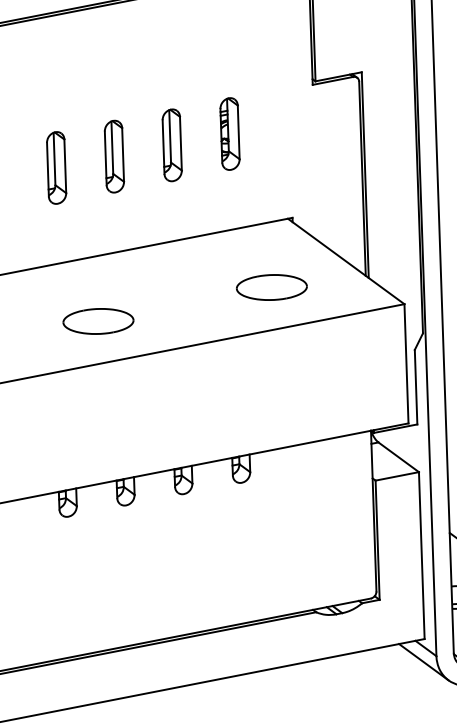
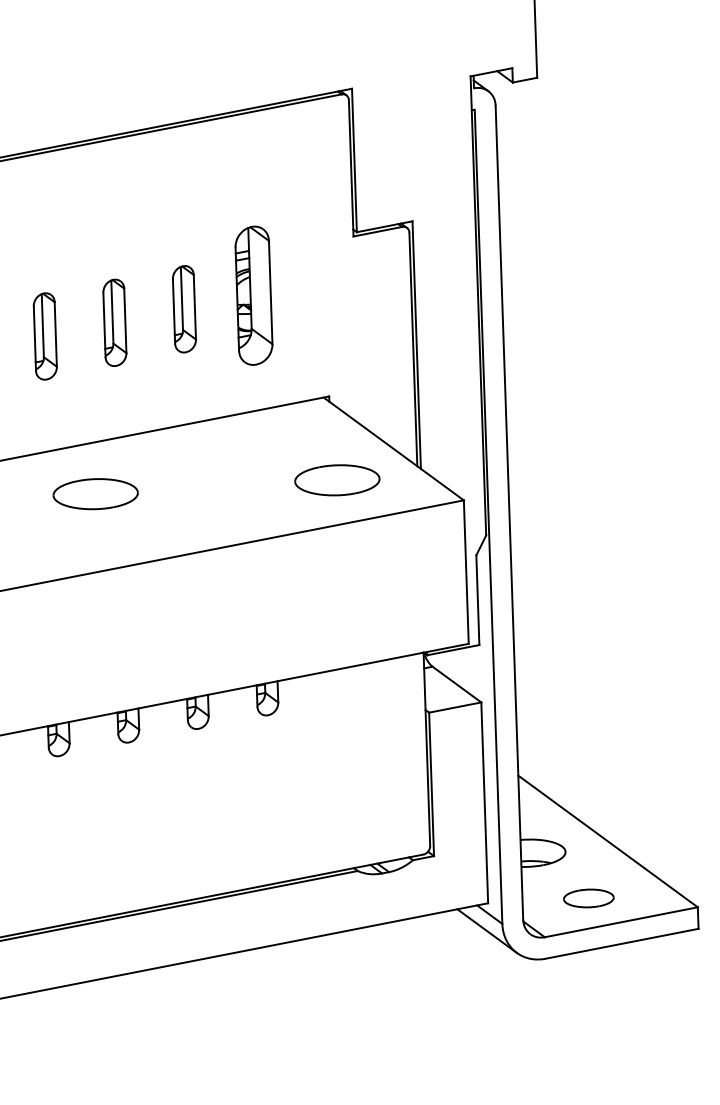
part: (229, 133) -> (253, 295), size x1.6
part: (272, 287) -> (337, 480), moved
part: (98, 321) -> (95, 494), moved

